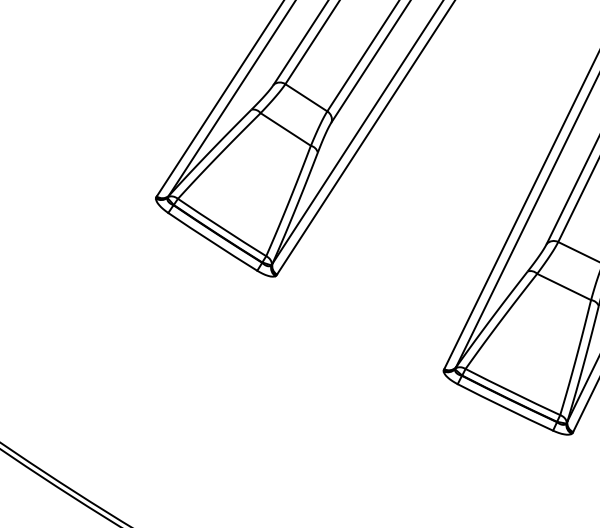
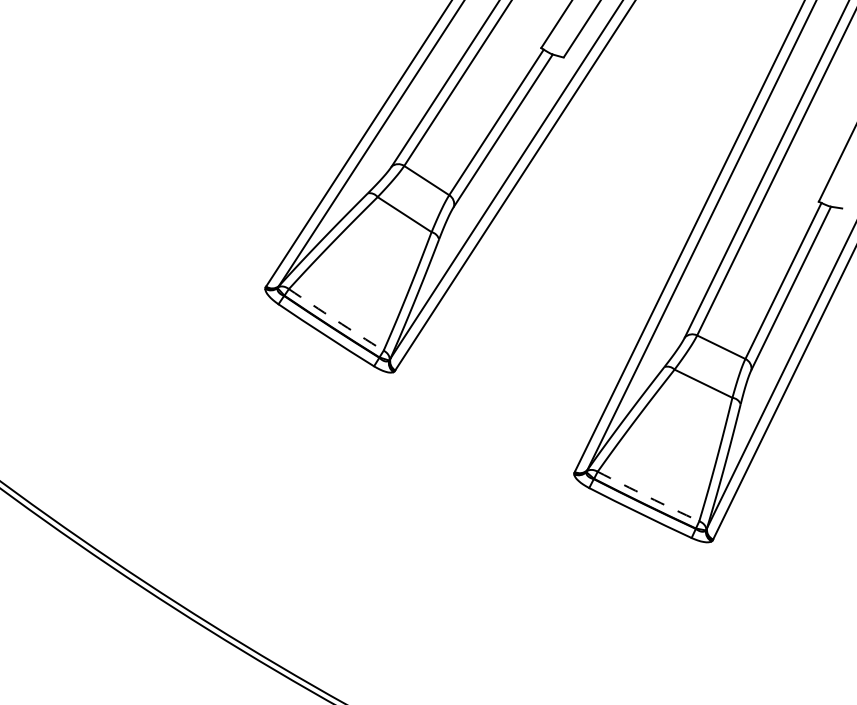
arc: (222, 228) -> (336, 320), solid -> dashed
arc: (512, 392) -> (648, 497), solid -> dashed

